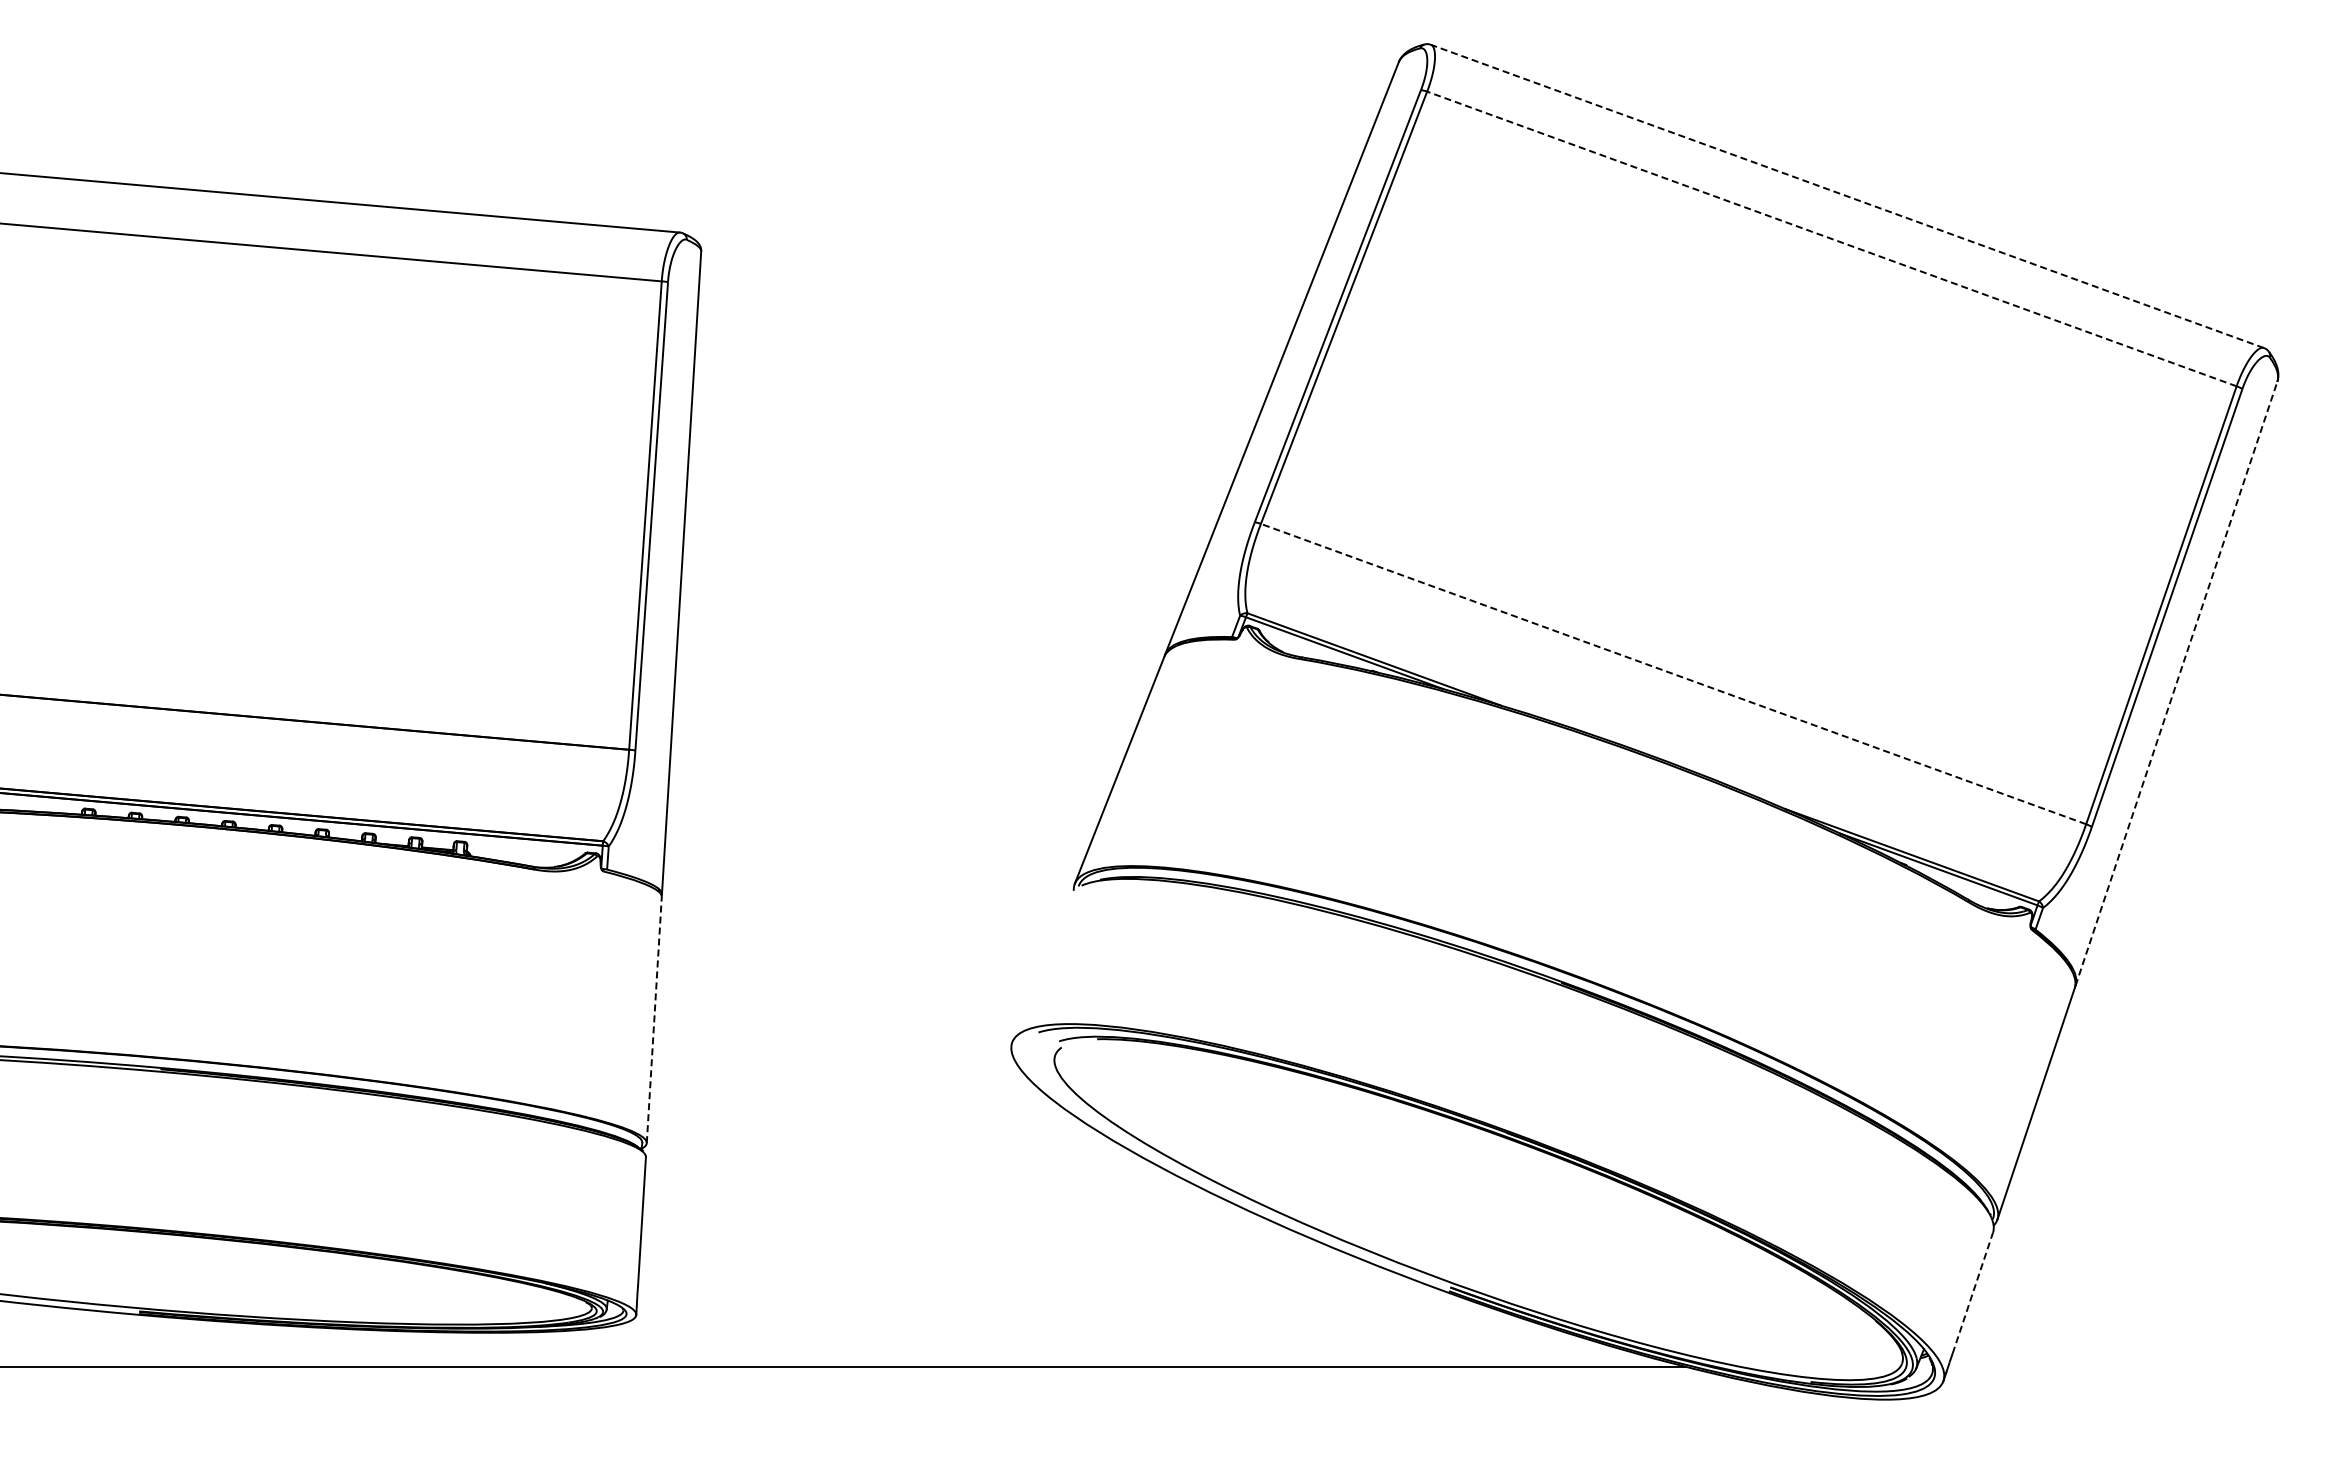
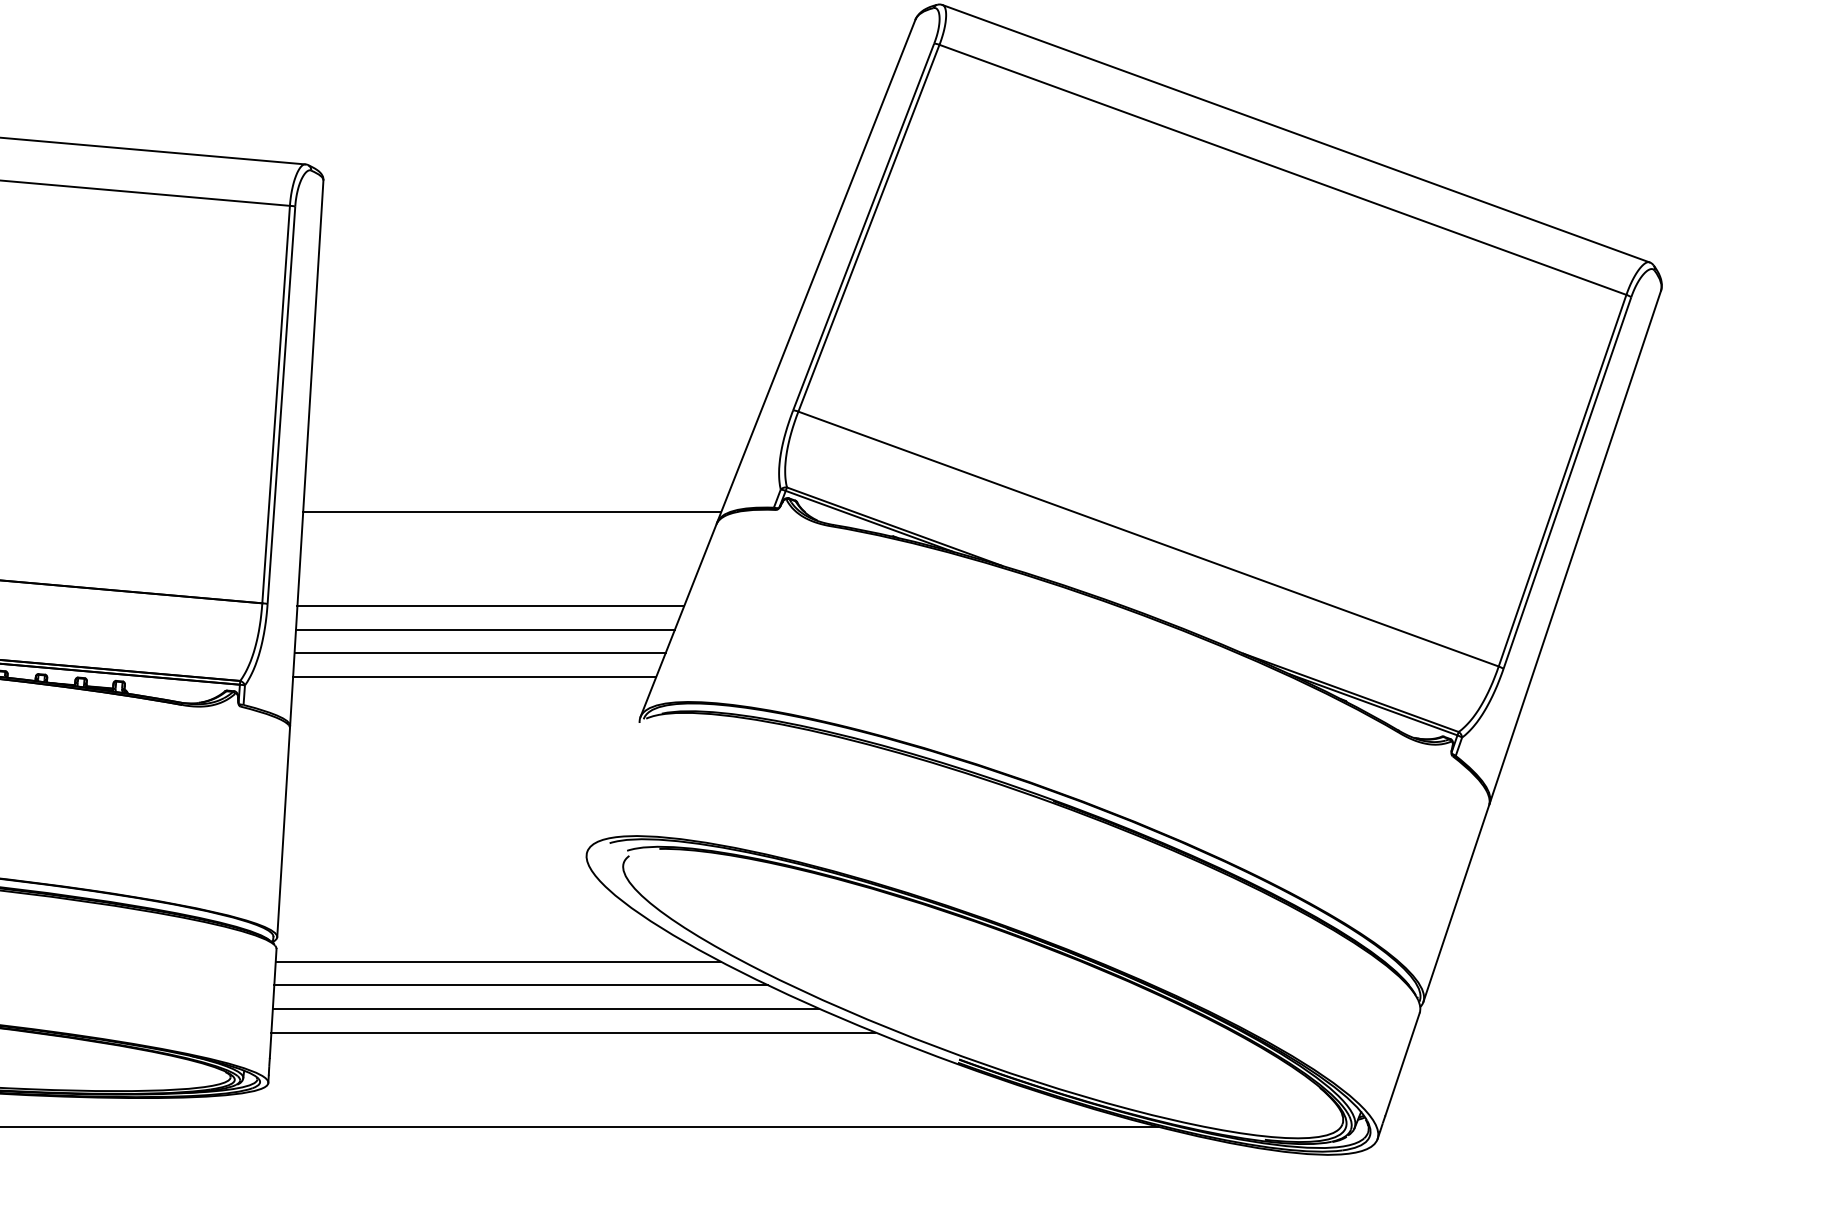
line: (1846, 196) -> (1295, 133), dashed -> solid
line: (1831, 238) -> (1282, 169), dashed -> solid
line: (923, 641) -> (512, 511), added
line: (1673, 673) -> (1148, 538), dashed -> solid
line: (2176, 683) -> (1575, 547), dashed -> solid
line: (898, 752) -> (490, 605), added
line: (891, 781) -> (484, 630), added
line: (885, 808) -> (479, 653), added
line: (879, 836) -> (474, 676), added
line: (654, 1019) -> (283, 832), dashed -> solid
line: (906, 1172) -> (497, 962), added
line: (934, 1200) -> (521, 985), added
line: (963, 1227) -> (546, 1008), added
line: (995, 1255) -> (573, 1032), added
line: (1972, 1293) -> (1402, 1064), dashed -> solid

